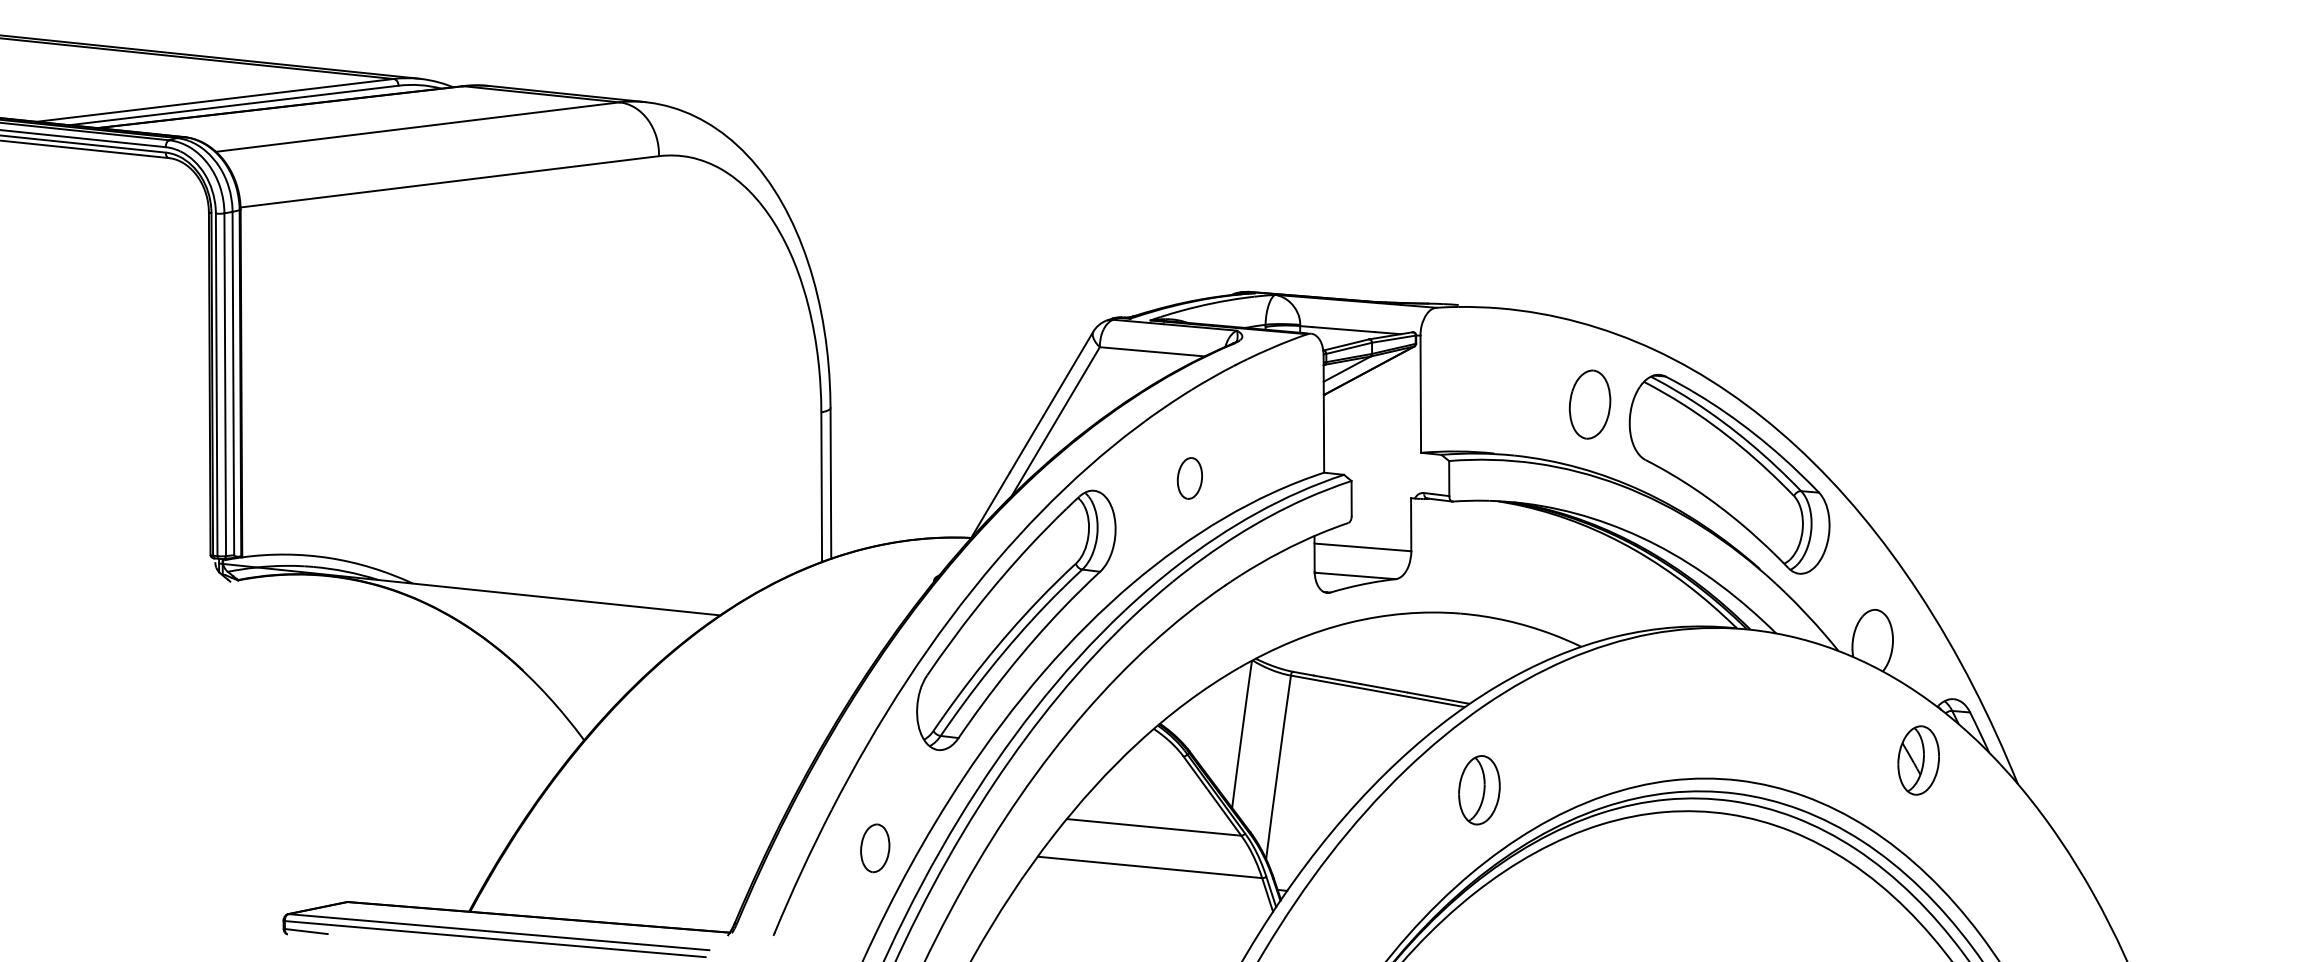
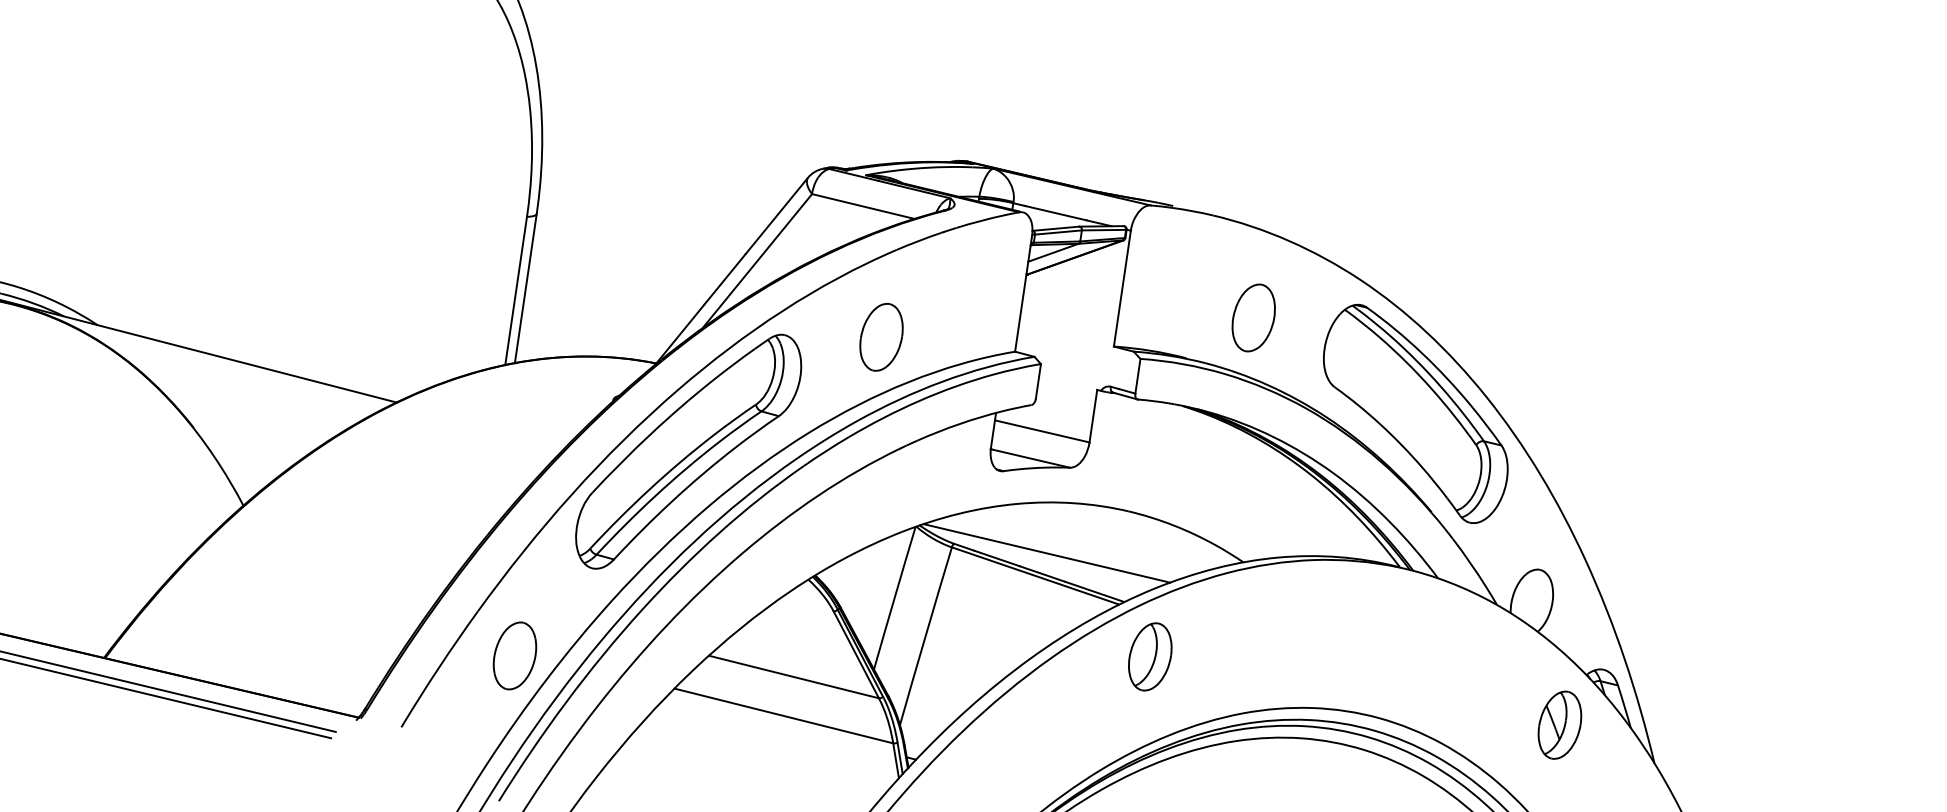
part: (1589, 404) -> (1253, 317), moved
part: (1189, 478) -> (881, 337), size x1.67
line: (1385, 666) -> (1046, 552), added
part: (1479, 790) -> (1150, 657), moved
part: (875, 848) -> (515, 656), size x1.43

